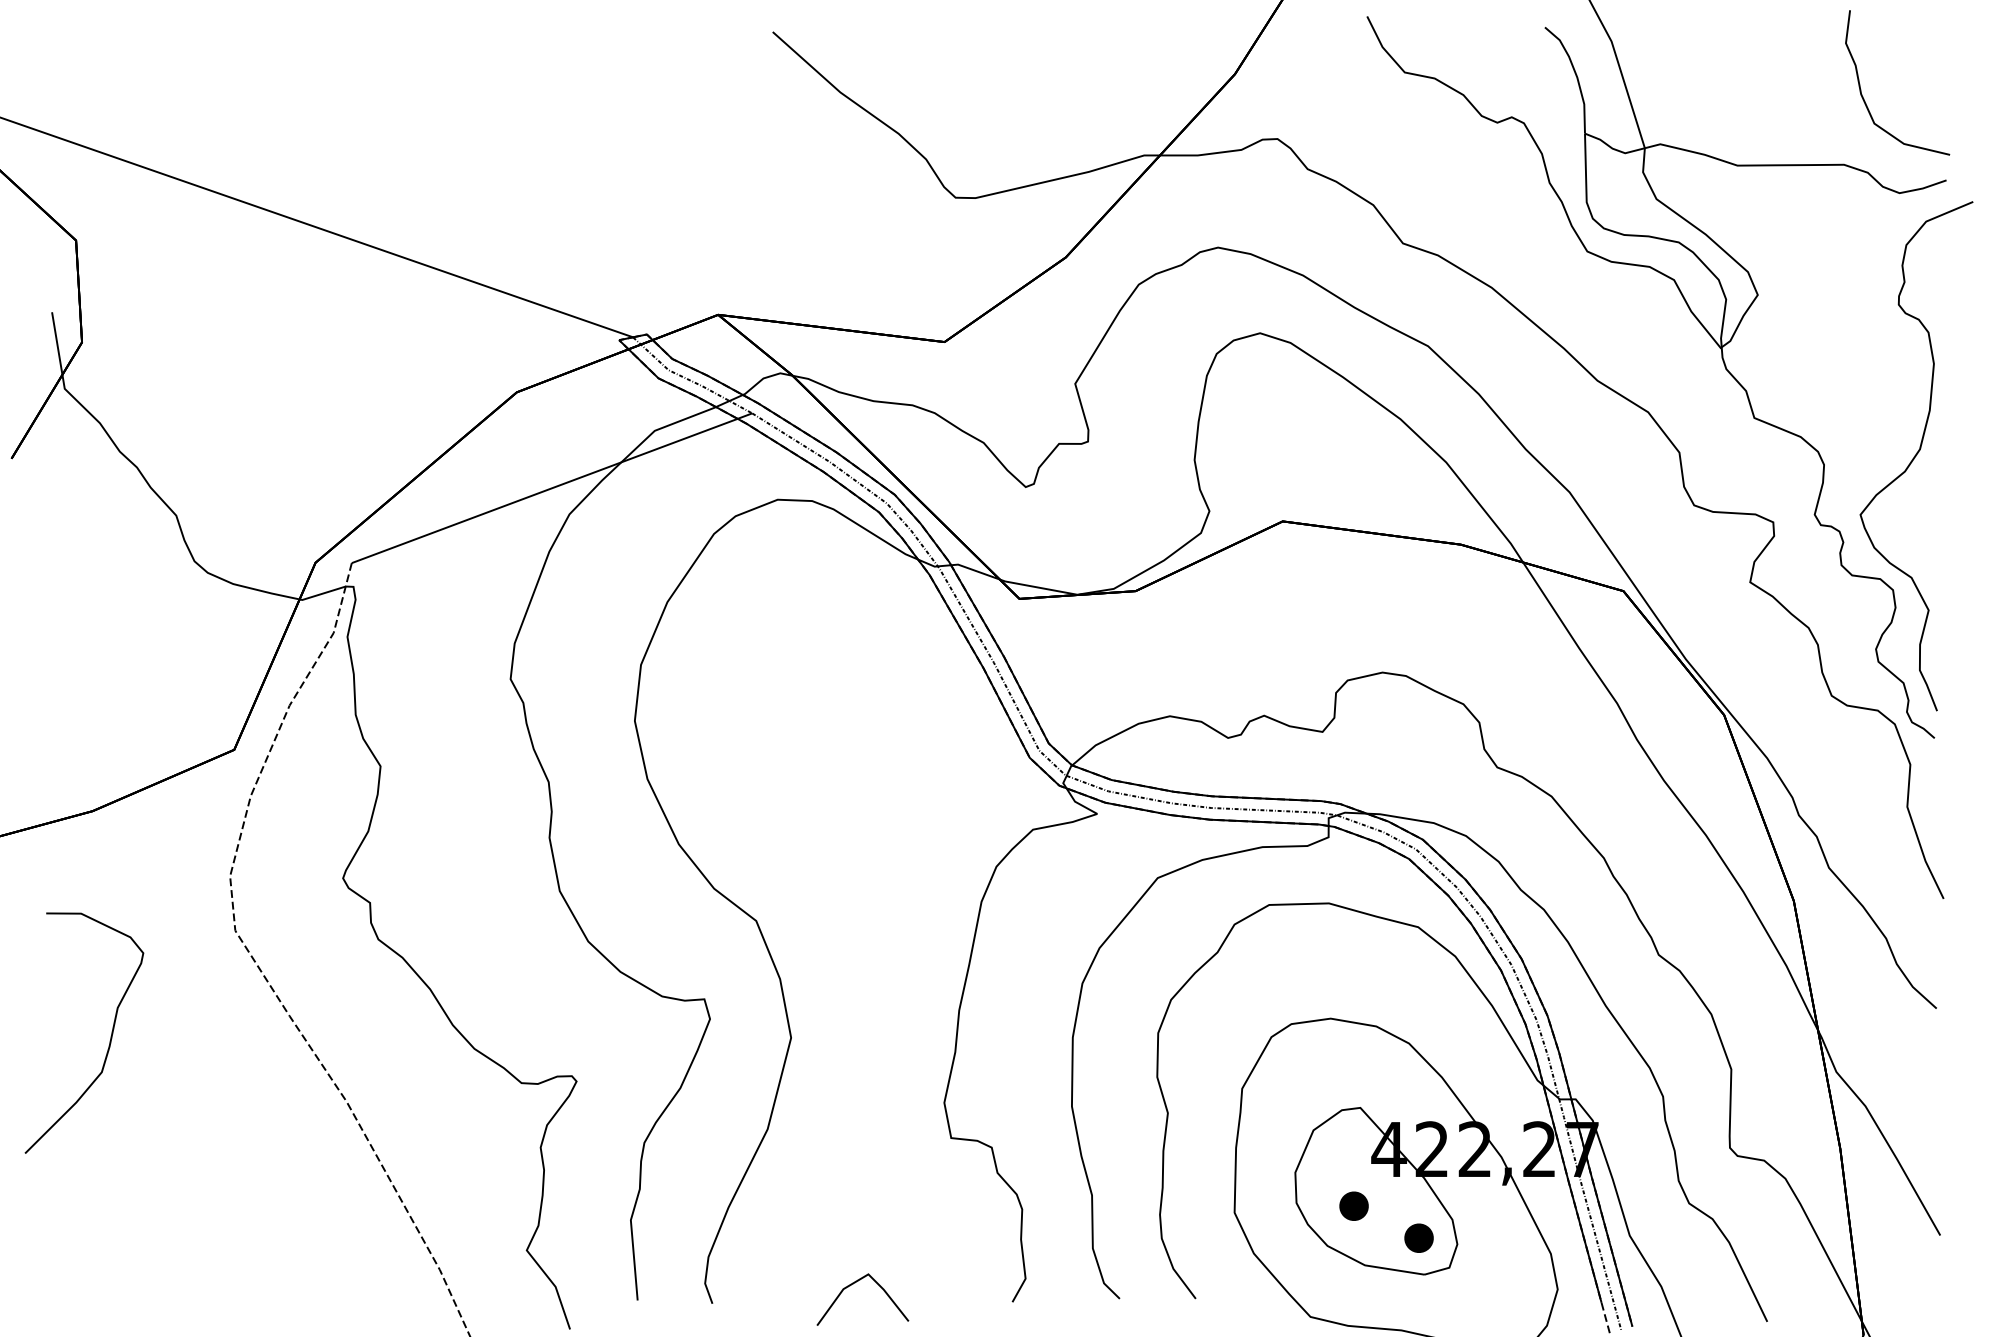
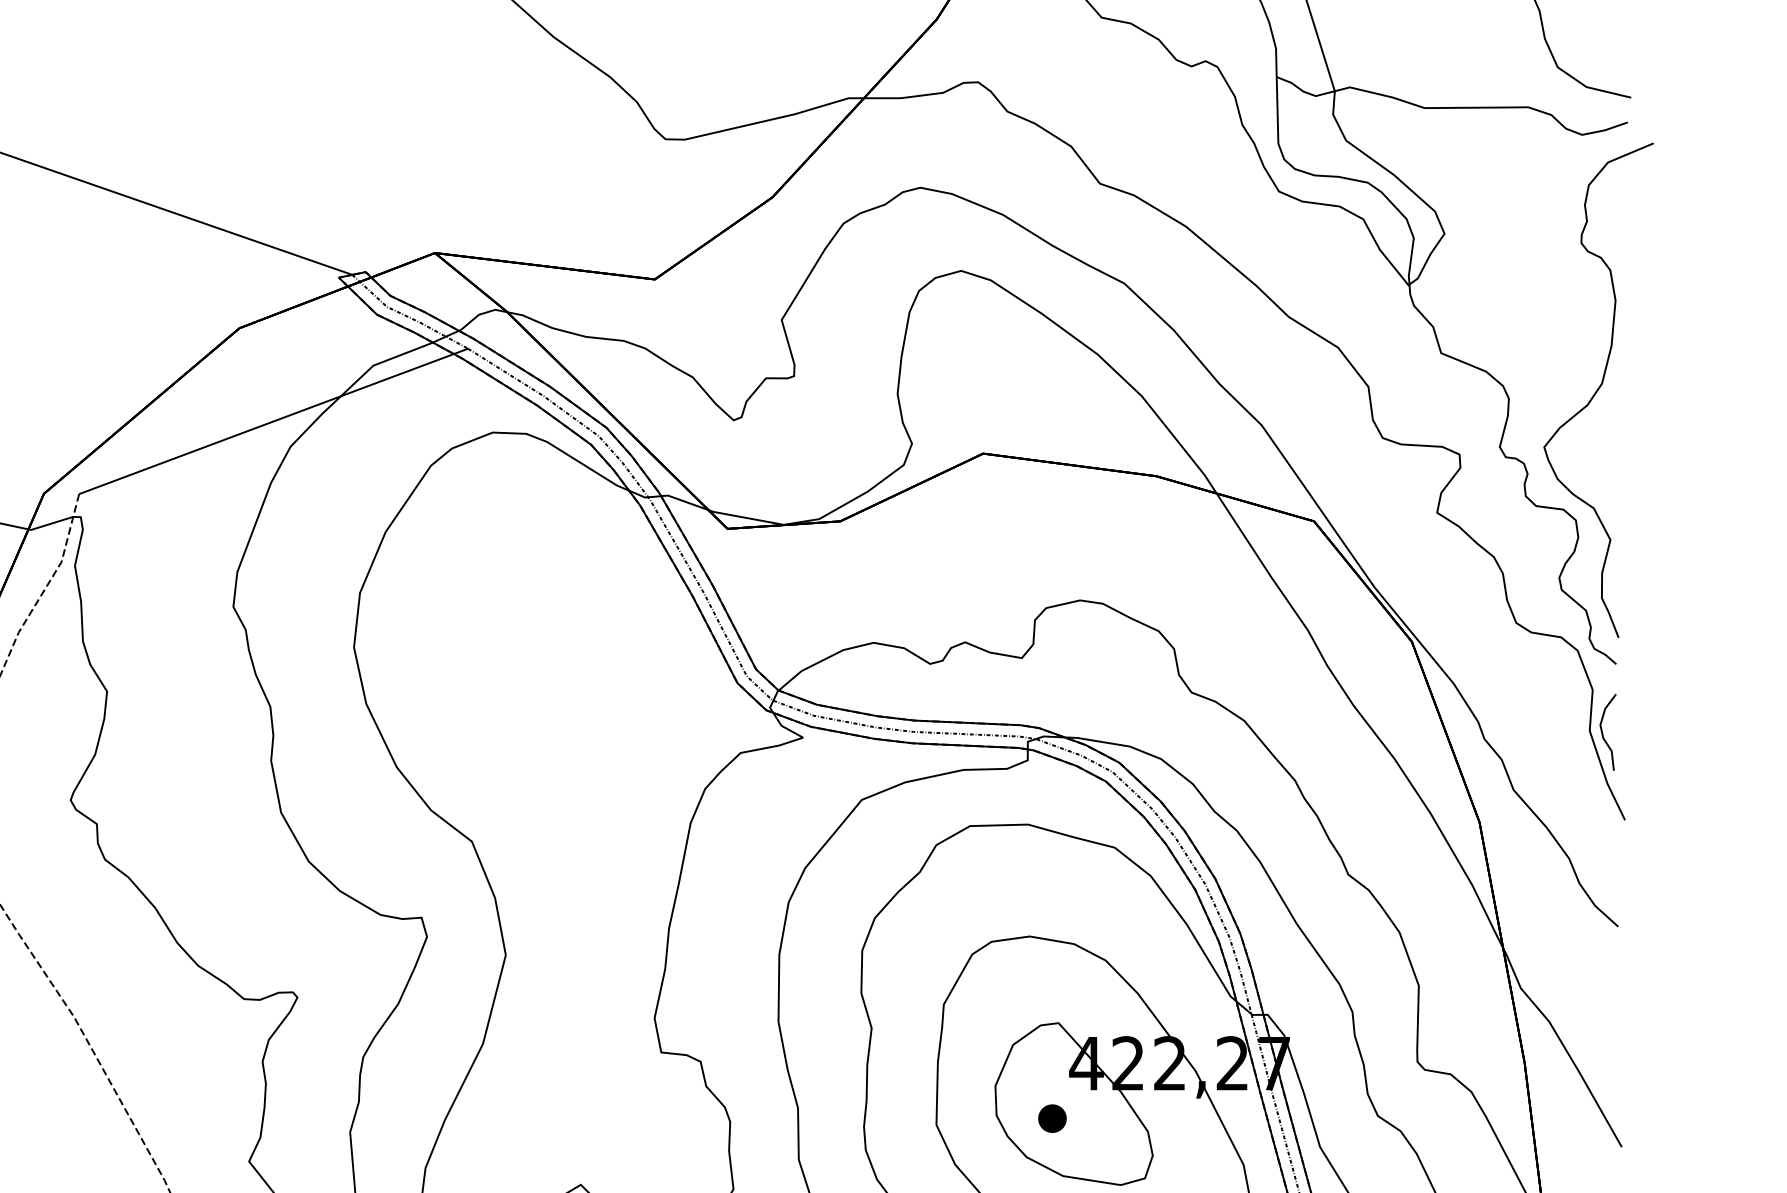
curve: (1921, 809) -> (1603, 733), added
part: (1418, 1237) -> (1115, 1149), removed

